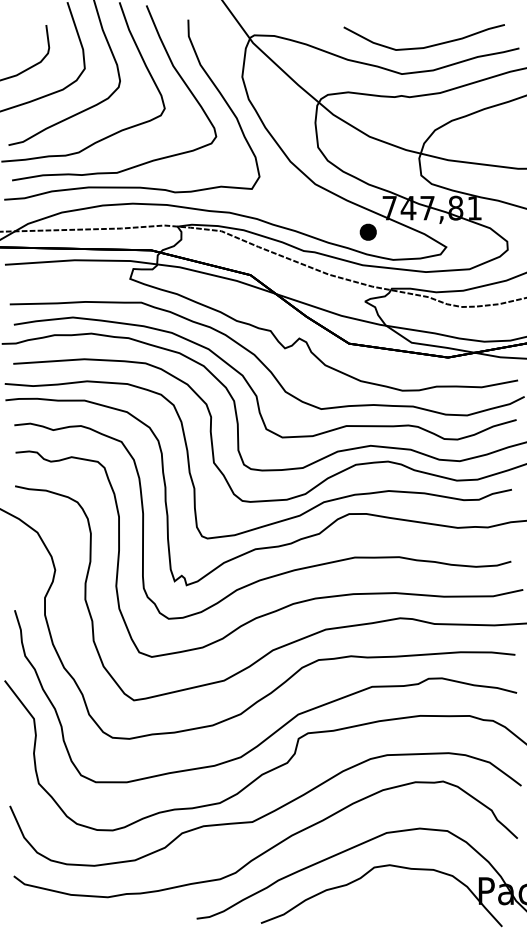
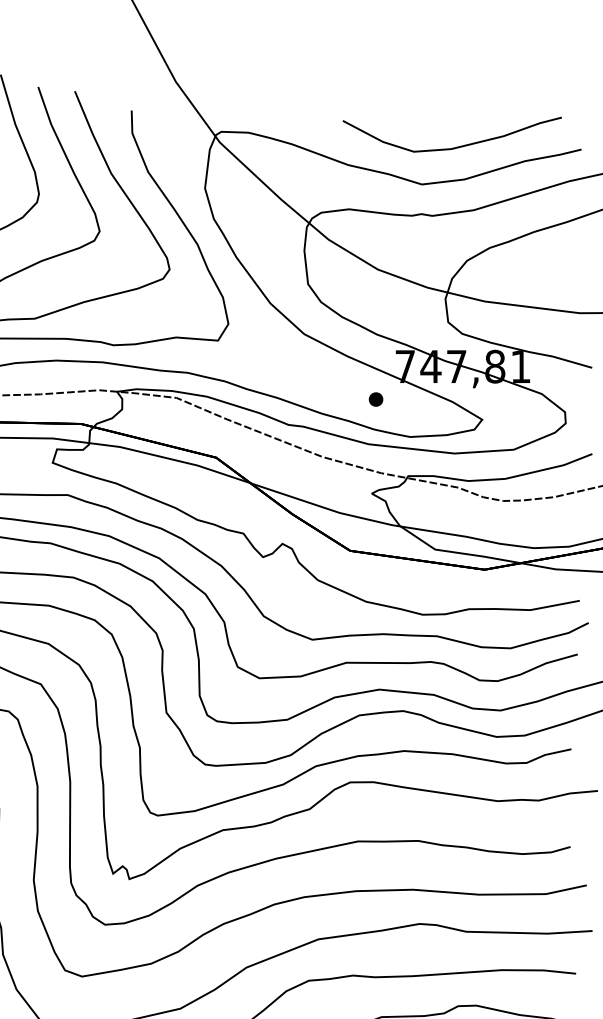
part: (367, 232) -> (375, 399), size x0.62

